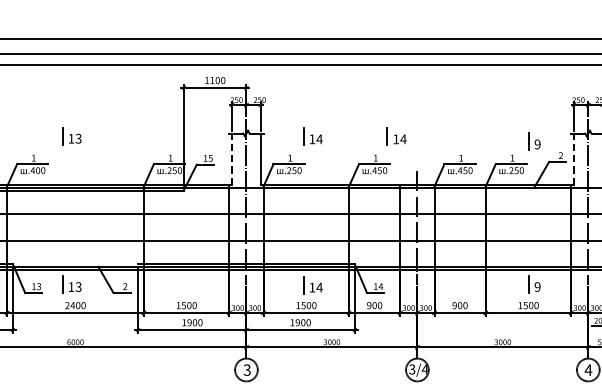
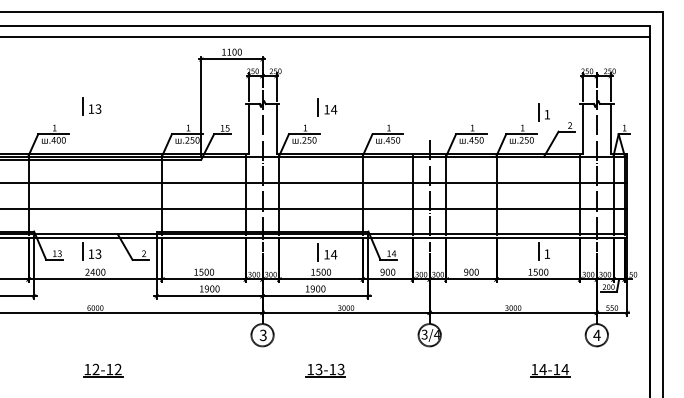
part: (396, 137) -> (409, 107), removed
text: (537, 144) -> (547, 114), 9 -> 1
line: (232, 158) -> (248, 128), dashed -> solid
line: (573, 158) -> (582, 128), dashed -> solid
text: (537, 286) -> (547, 253), 9 -> 1

